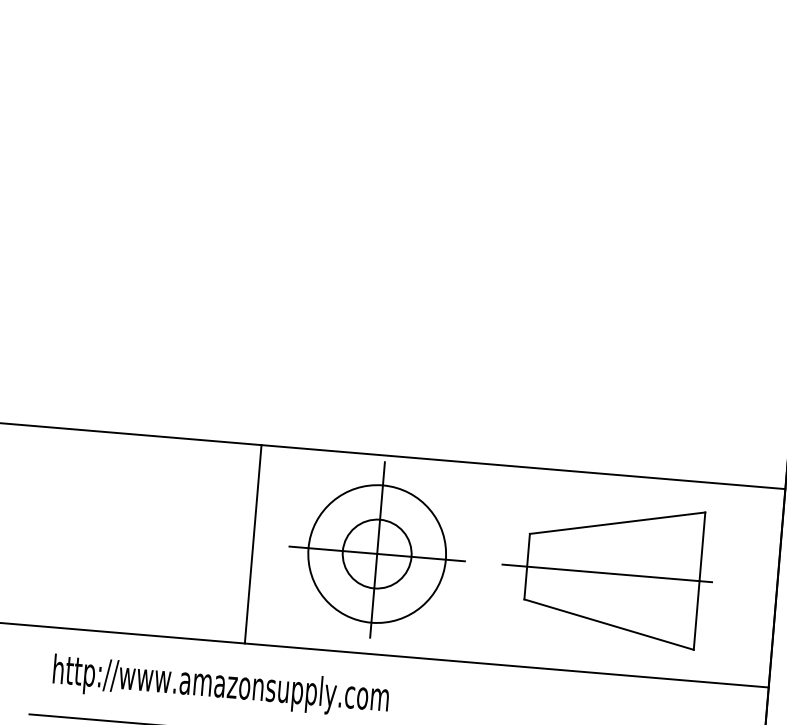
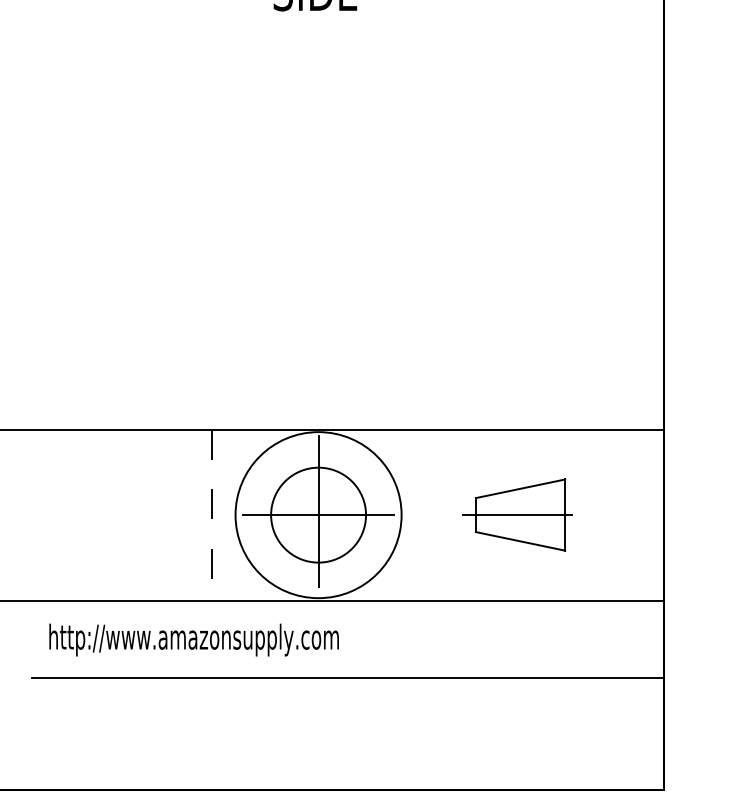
line: (253, 544) -> (211, 515), solid -> dashed
circle: (377, 553) -> (318, 514), size x1.4
circle: (377, 553) -> (318, 514), size x1.6
part: (607, 572) -> (517, 514), size x0.6

